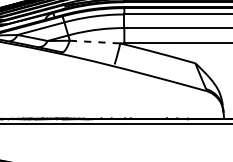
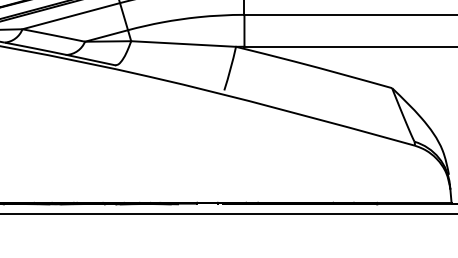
line: (95, 42) -> (184, 44), dashed -> solid

